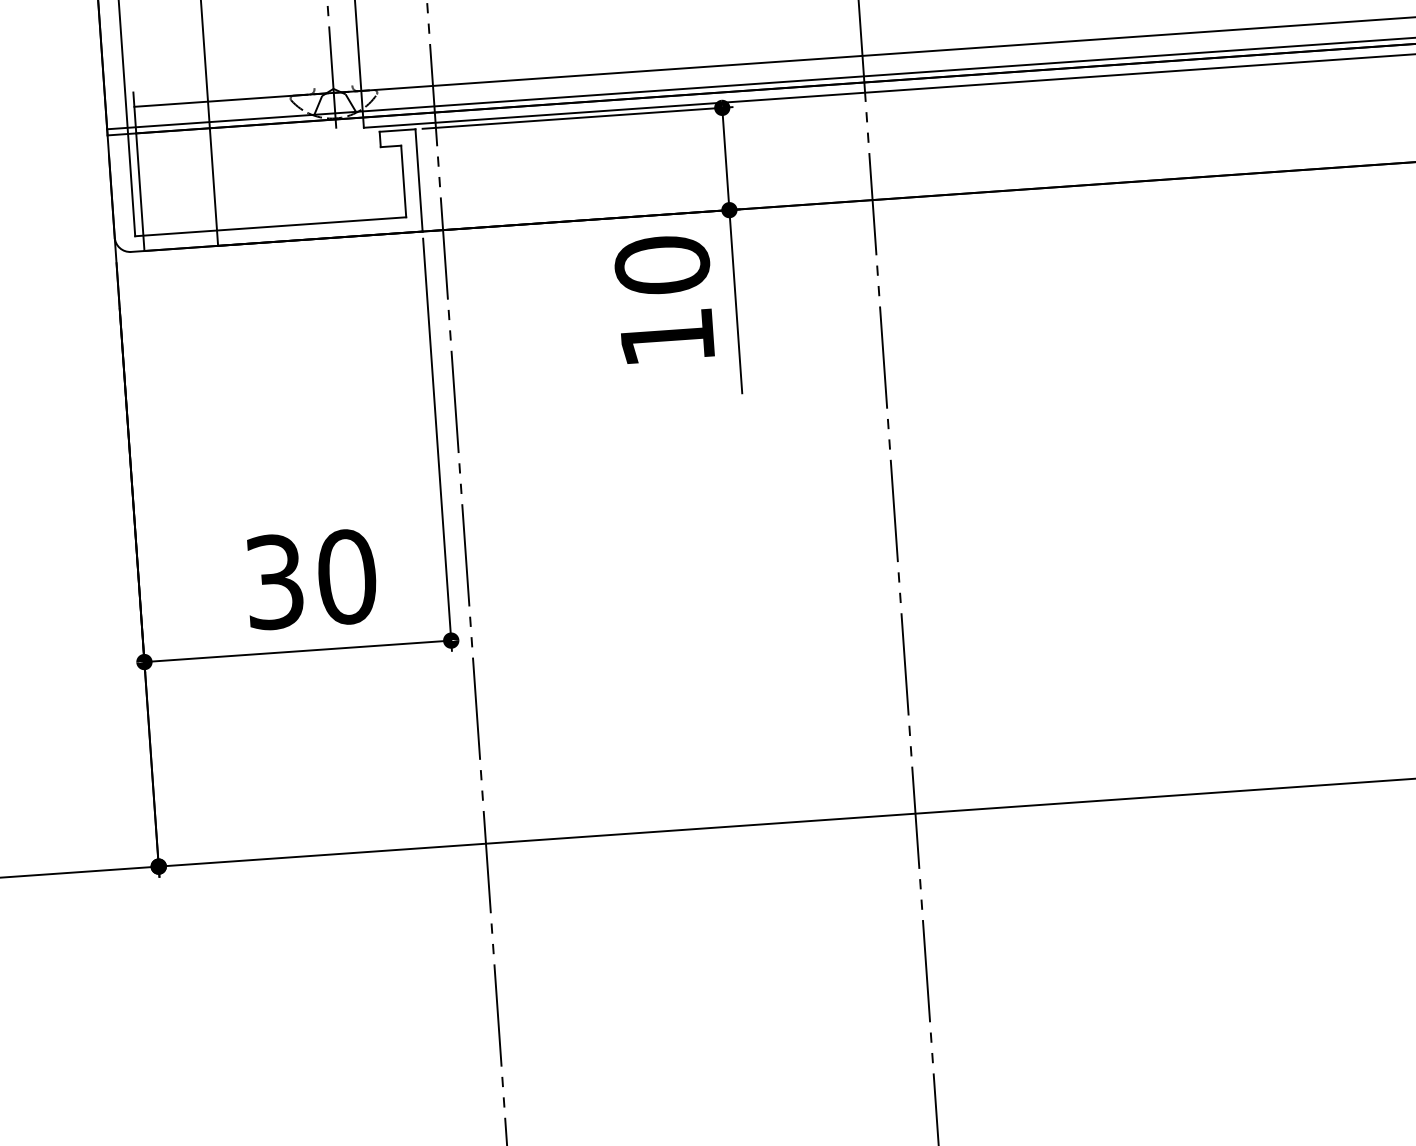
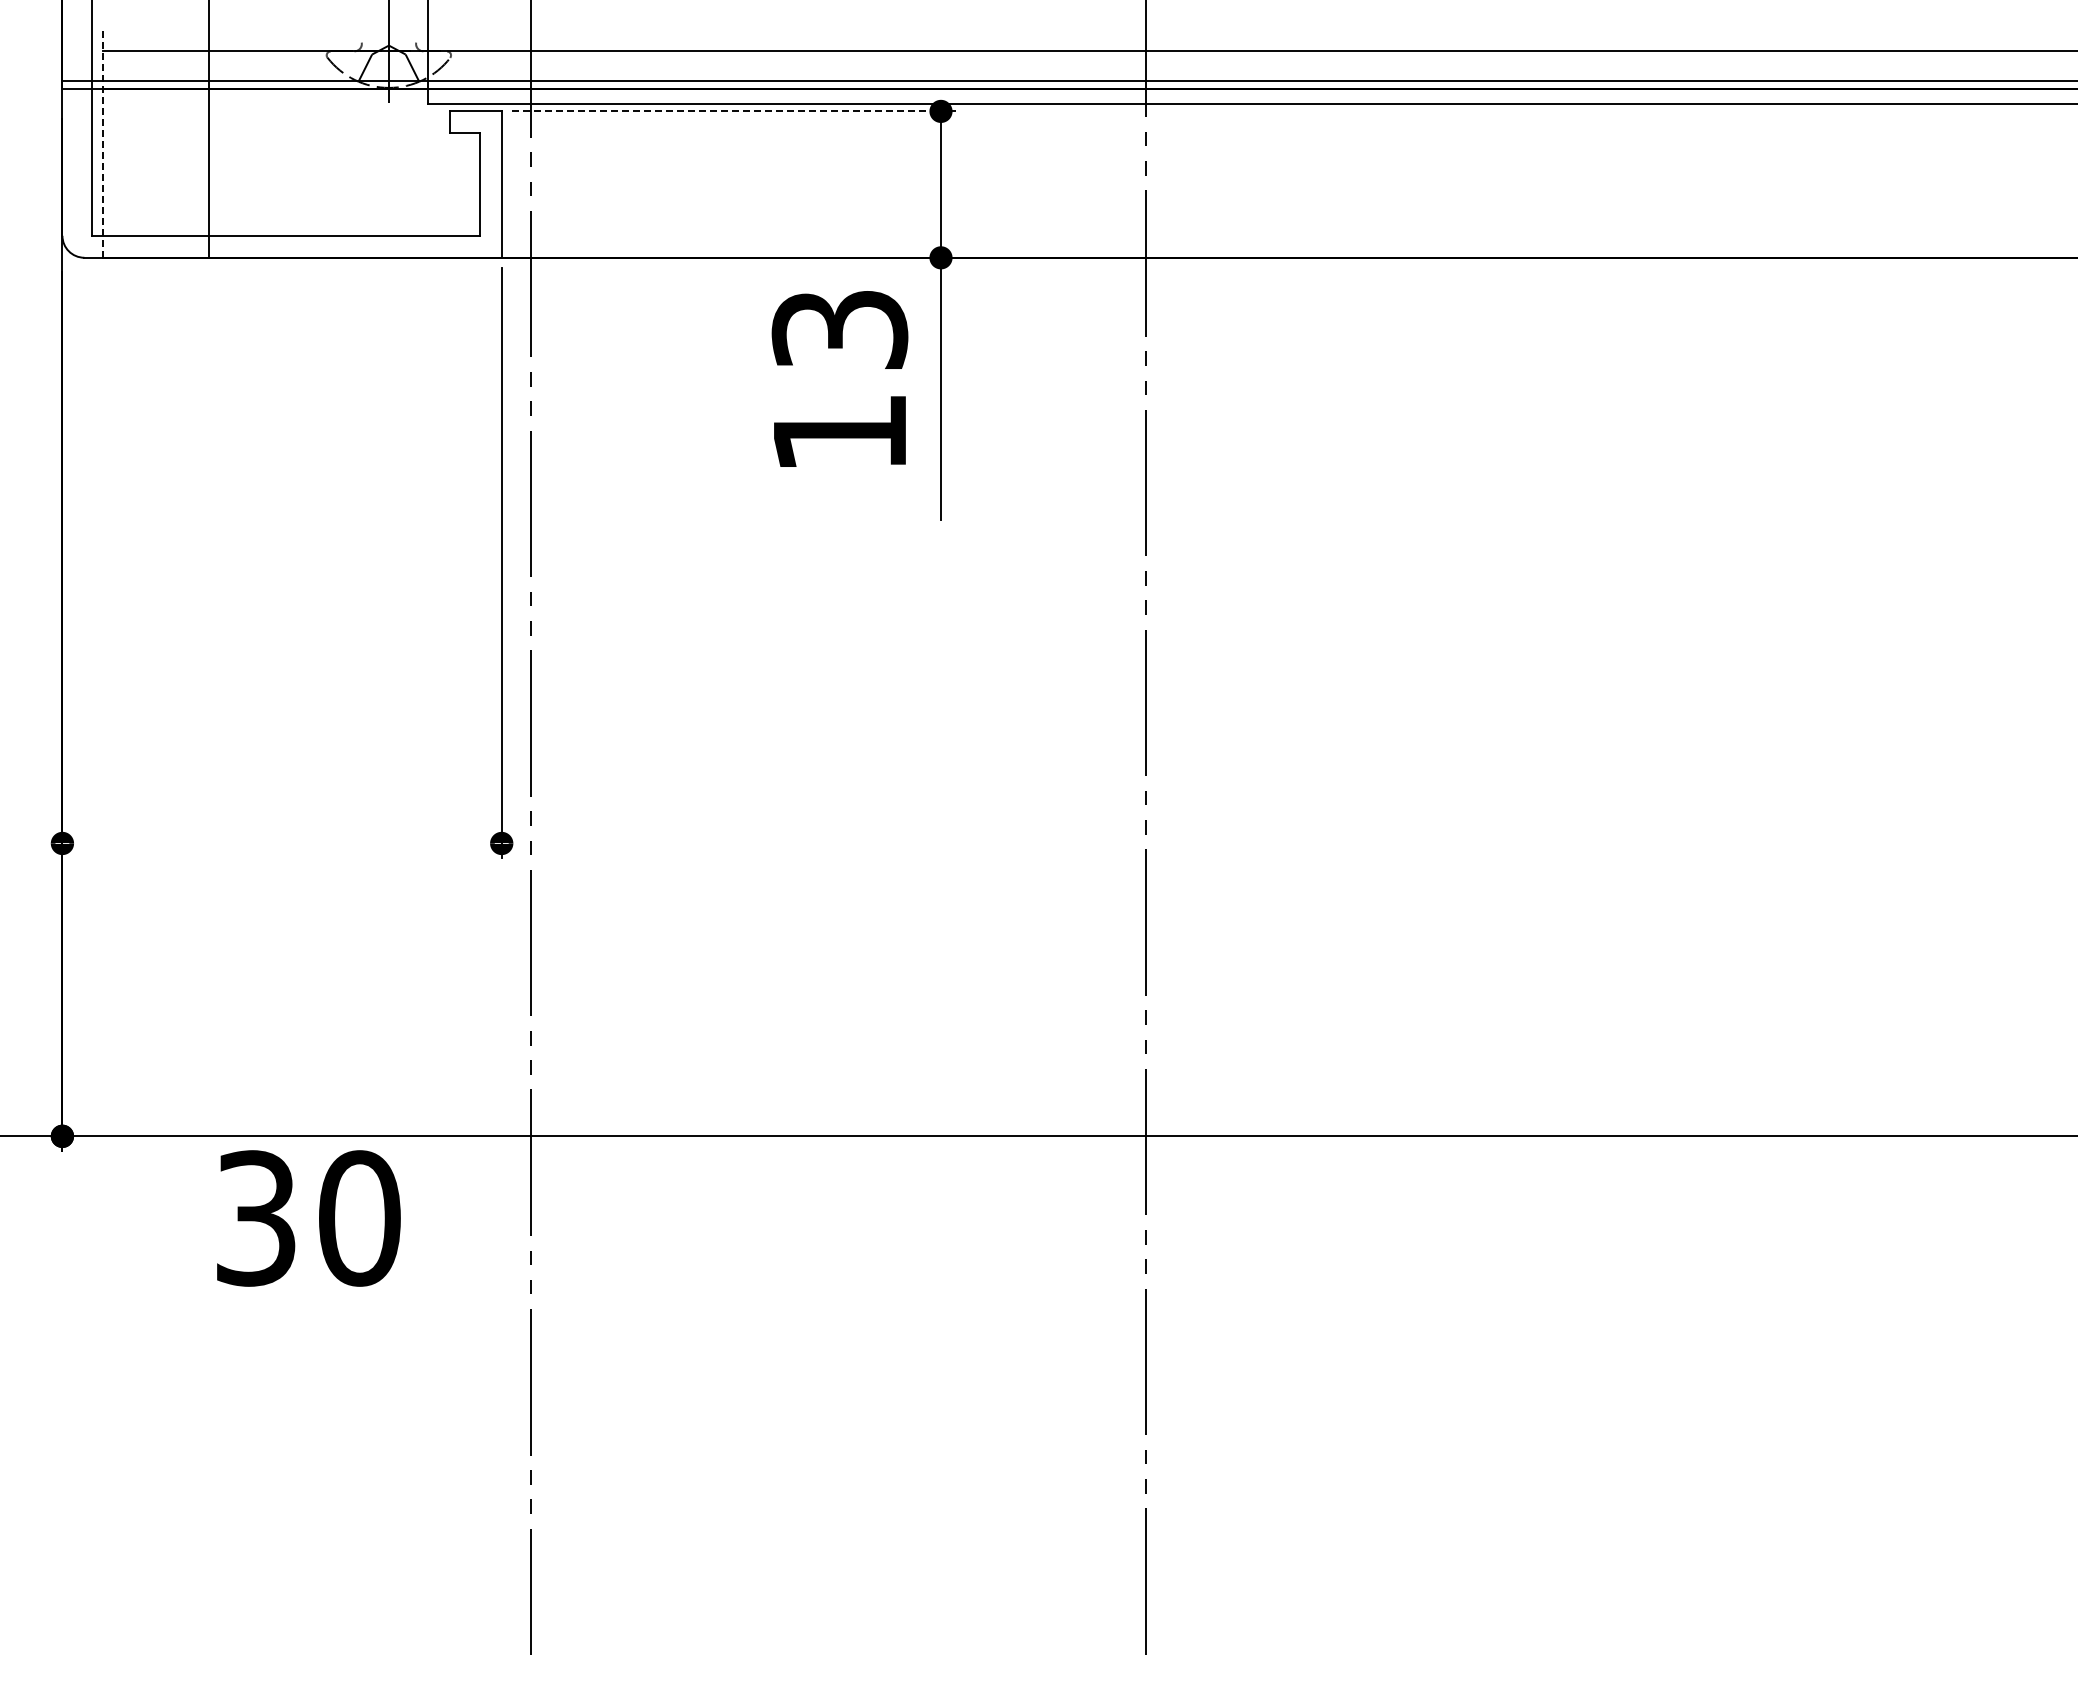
line: (577, 118) -> (733, 111), solid -> dashed
line: (138, 171) -> (103, 143), solid -> dashed
text: (662, 265) -> (839, 329), 10 -> 13
text: (311, 579) -> (308, 1218), moved
line: (297, 651) -> (281, 843), removed

